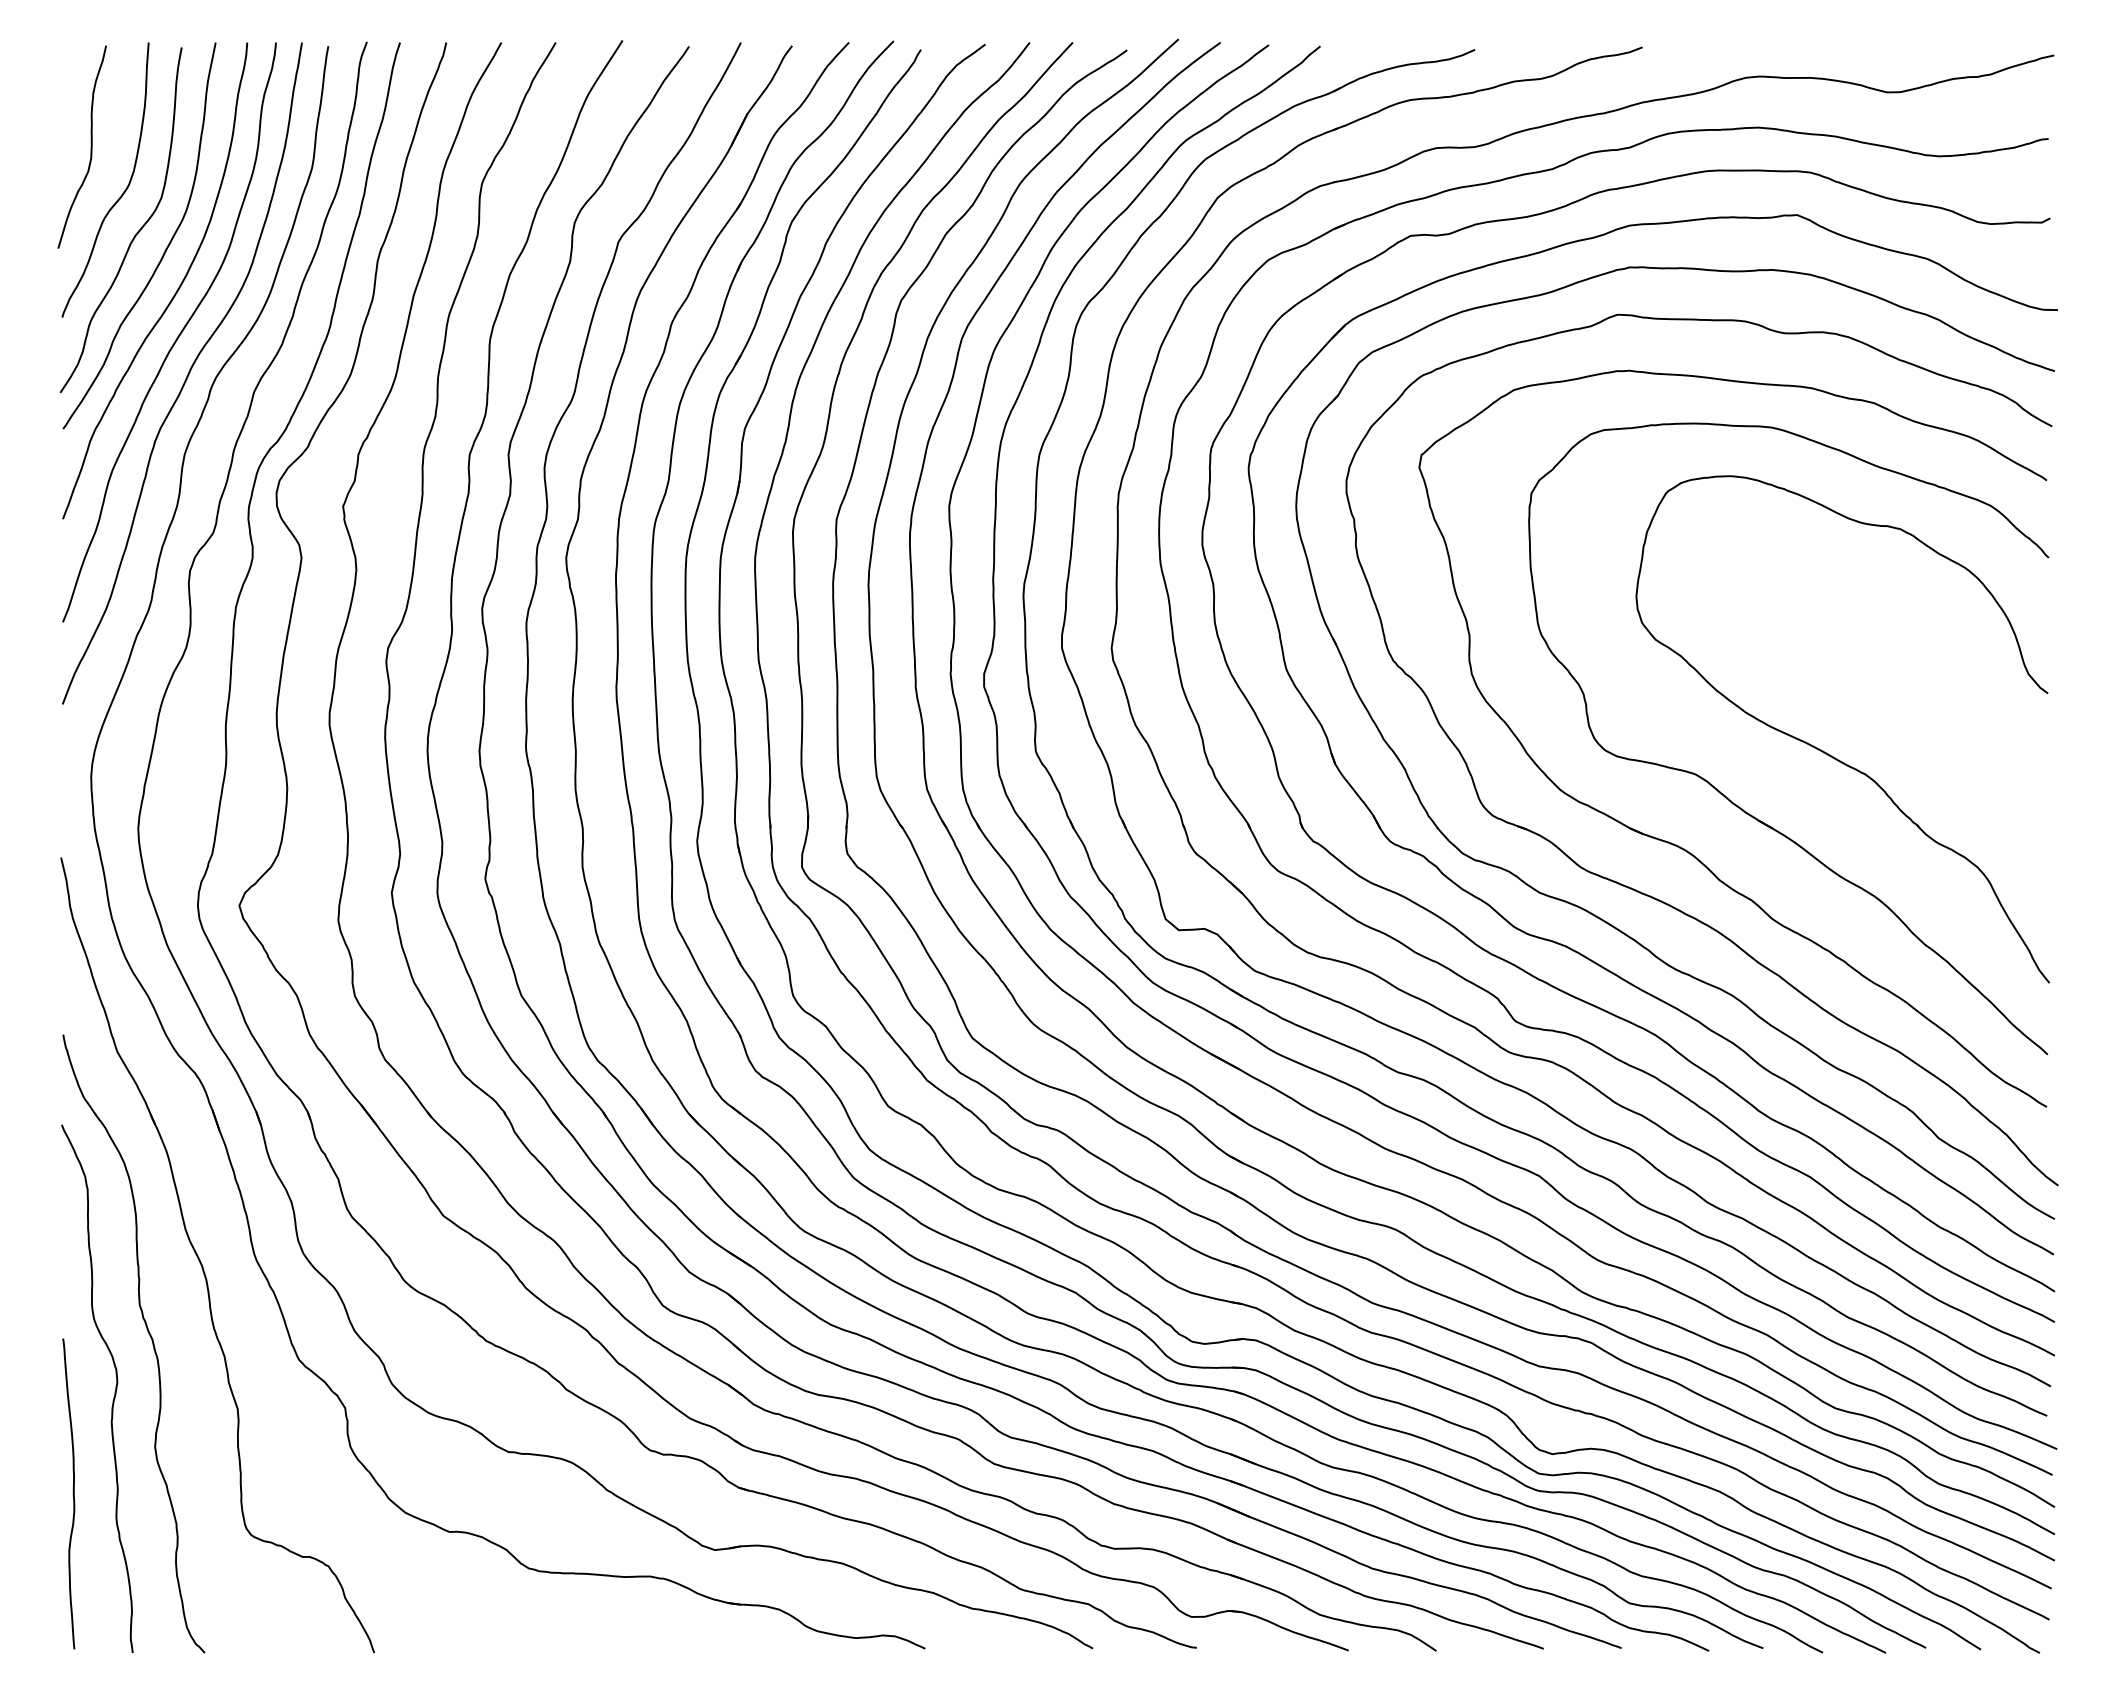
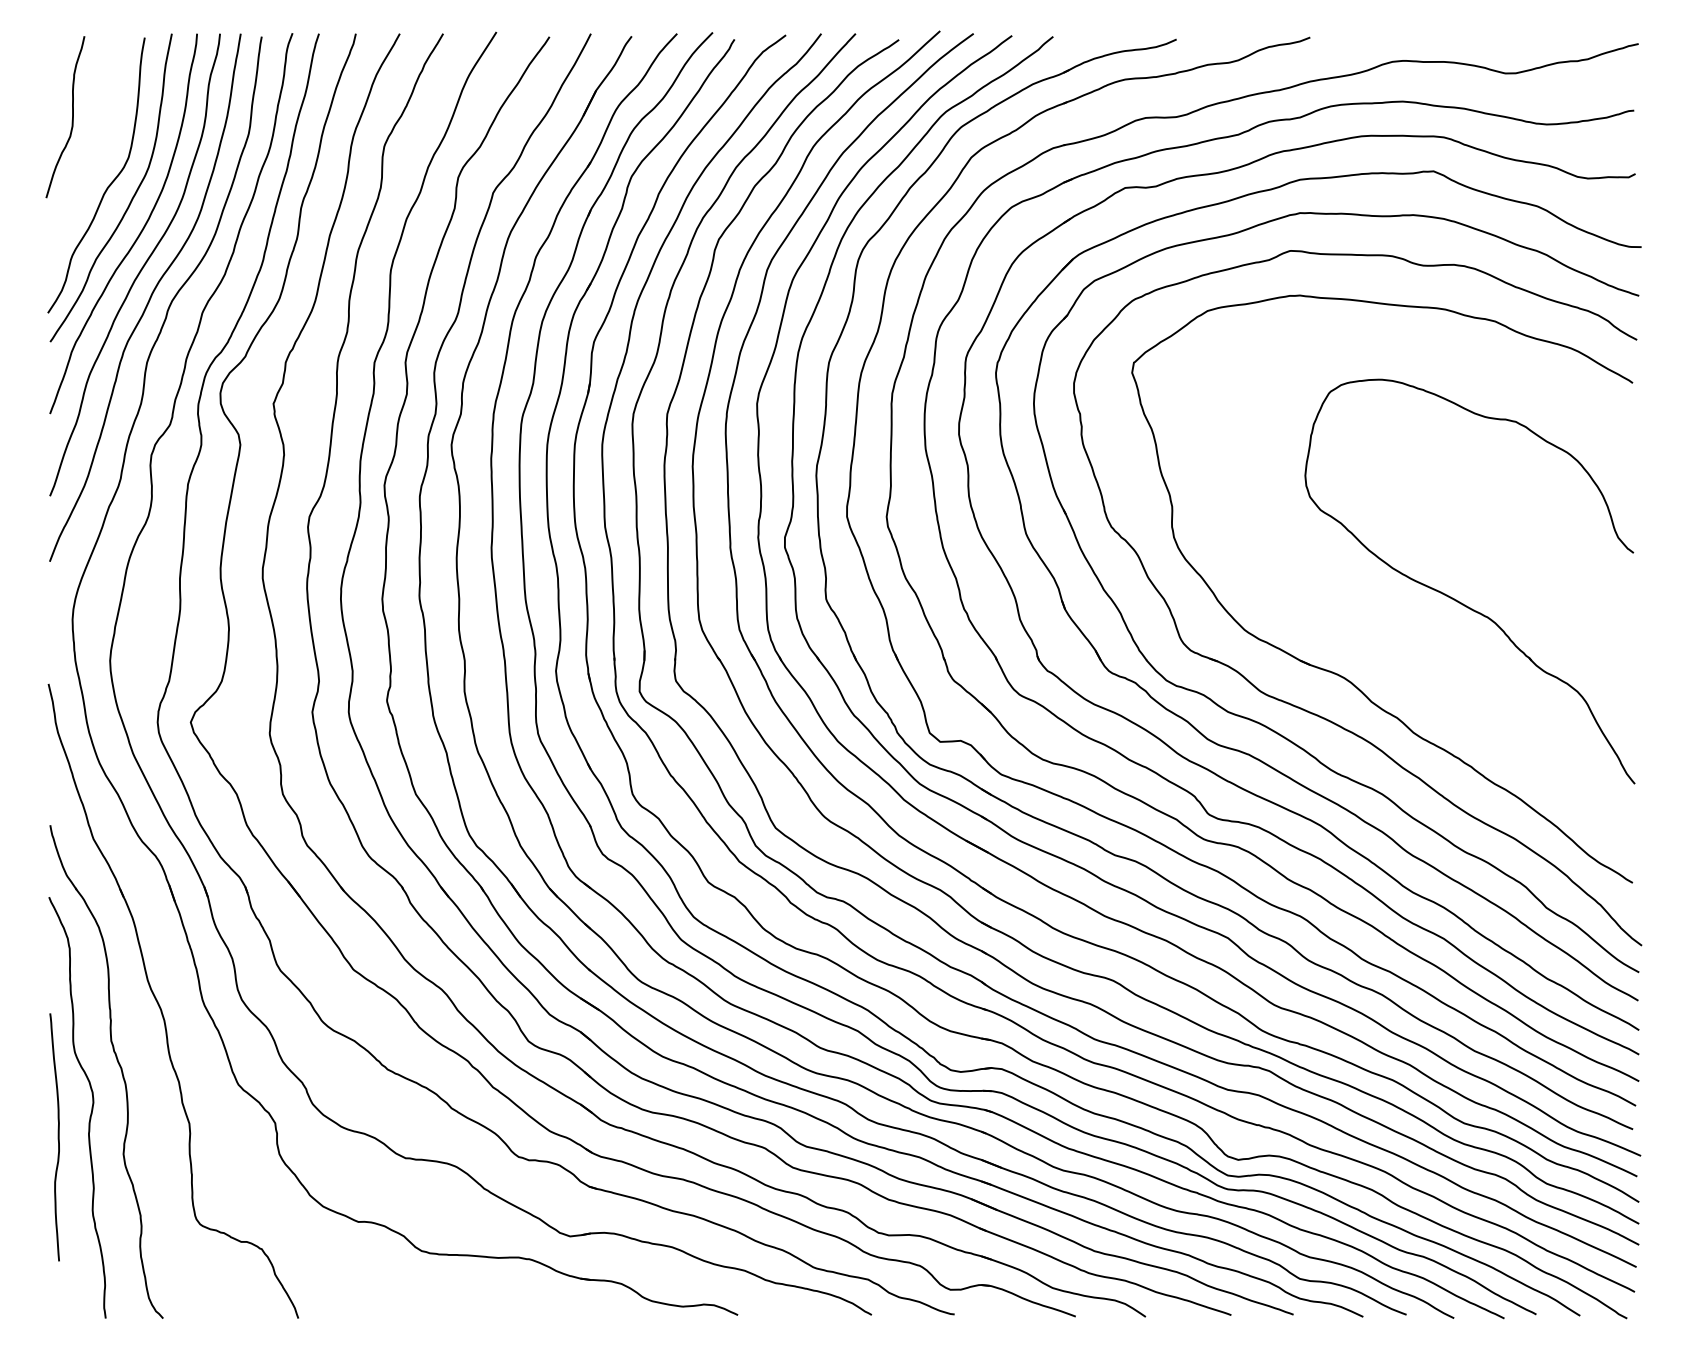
curve: (123, 191) -> (98, 152), removed
part: (1742, 808) -> (1389, 644), removed
curve: (72, 1493) -> (57, 1137), moved

